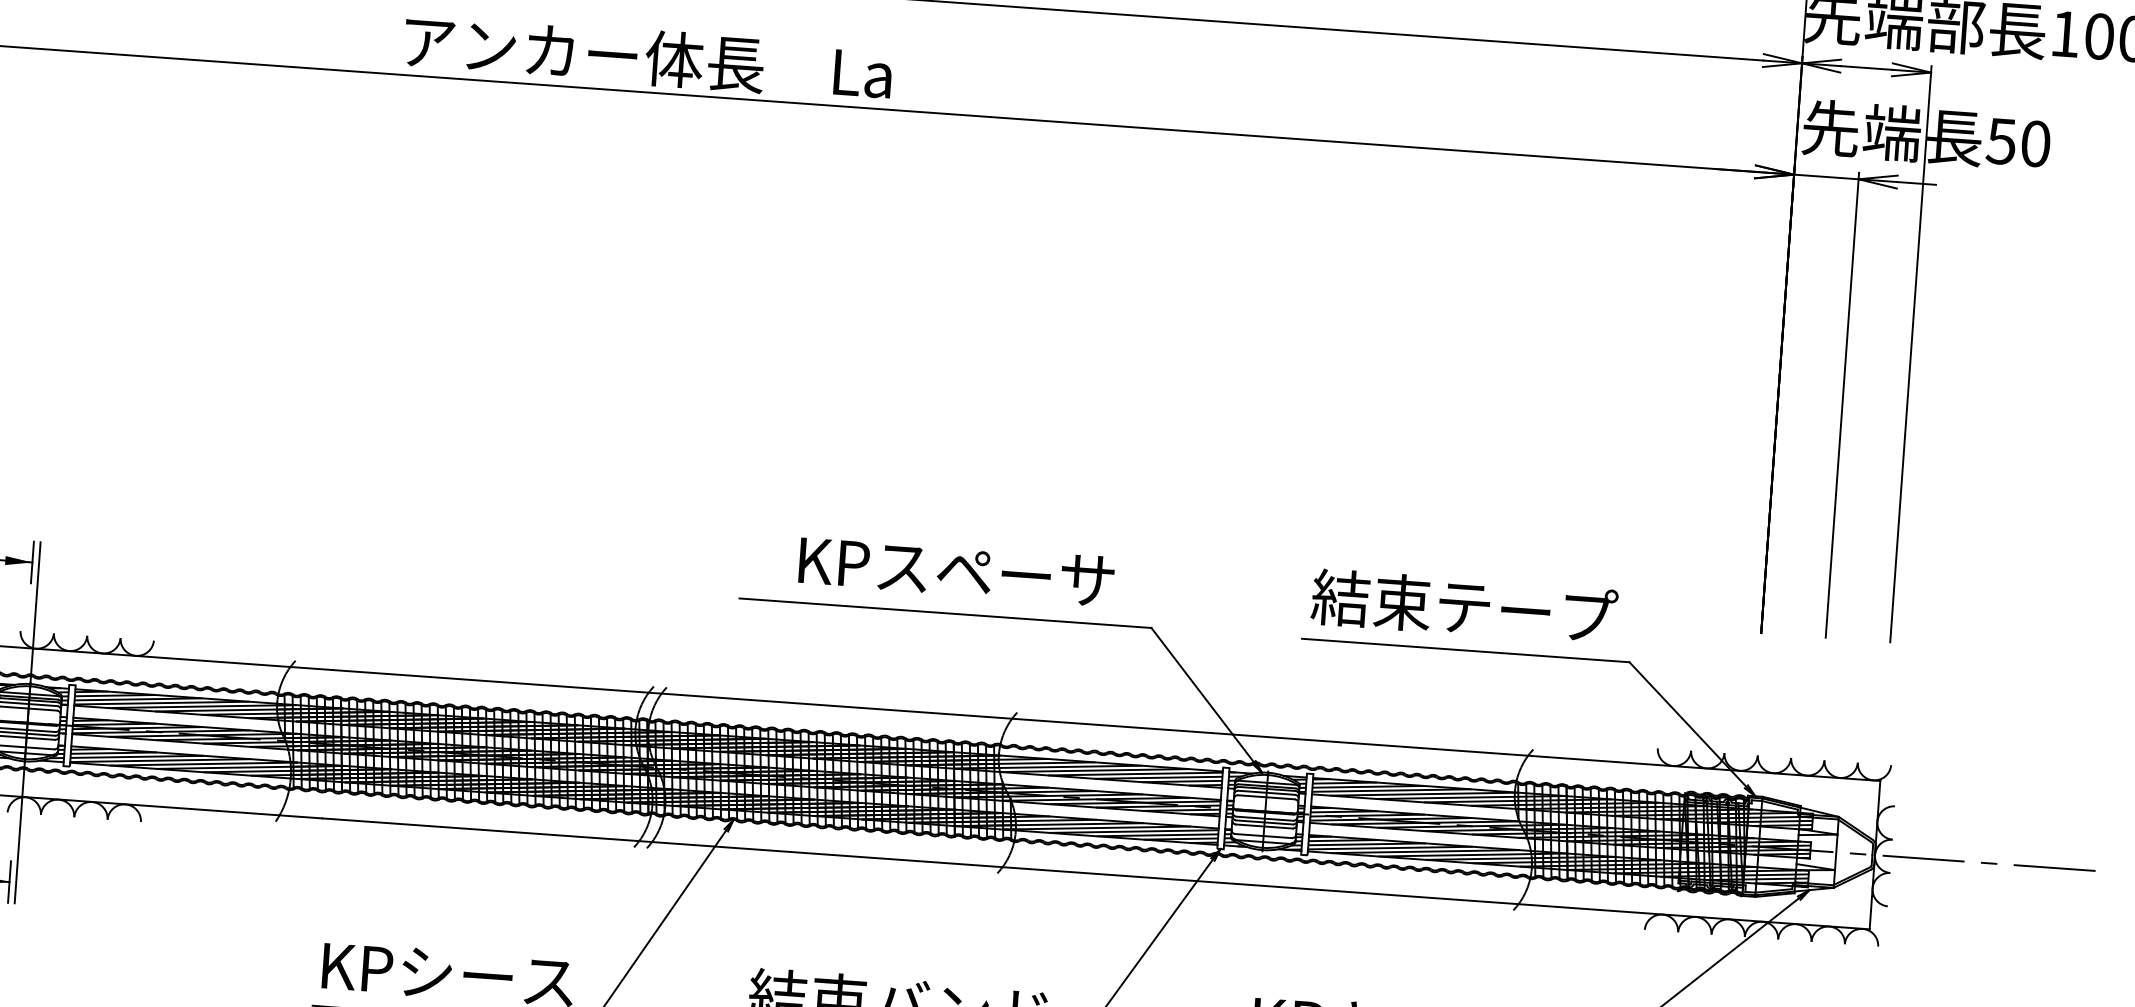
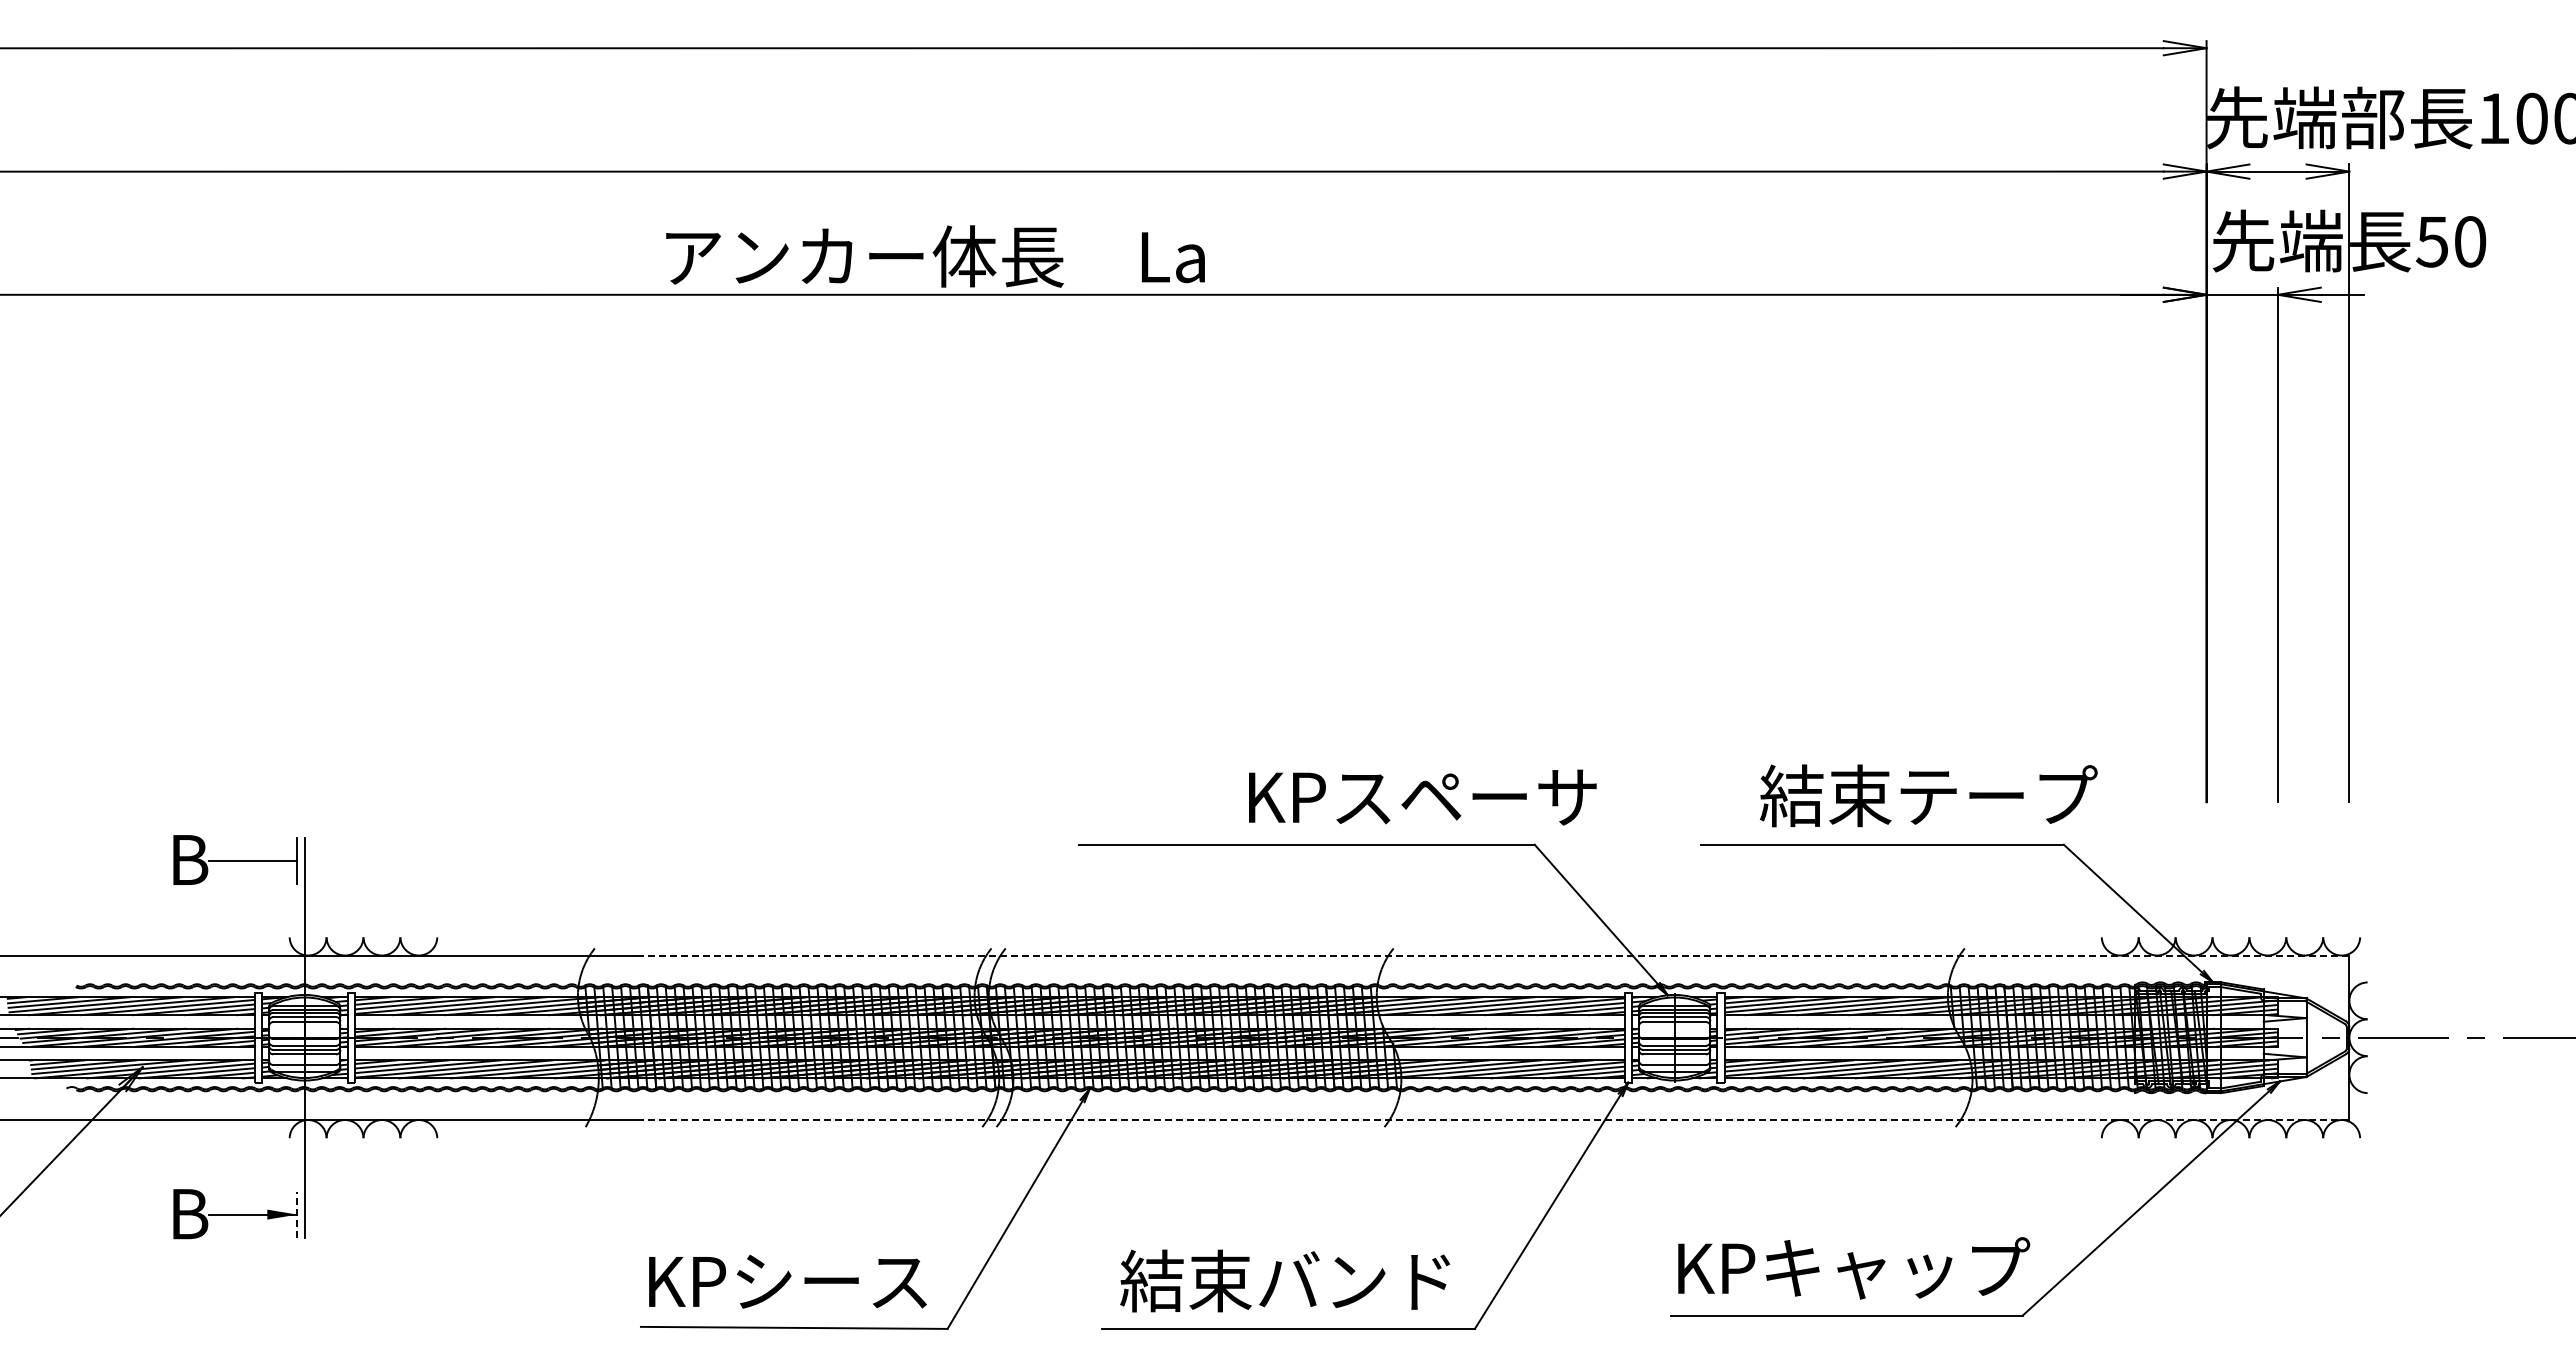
fill: (19, 561) -> (282, 860), removed
text: (956, 571) -> (1422, 797), moved
text: (1464, 606) -> (1928, 795), moved
line: (1107, 725) -> (1493, 955), solid -> dashed
line: (1096, 873) -> (1493, 1119), solid -> dashed
line: (9, 881) -> (297, 1214), solid -> dashed

